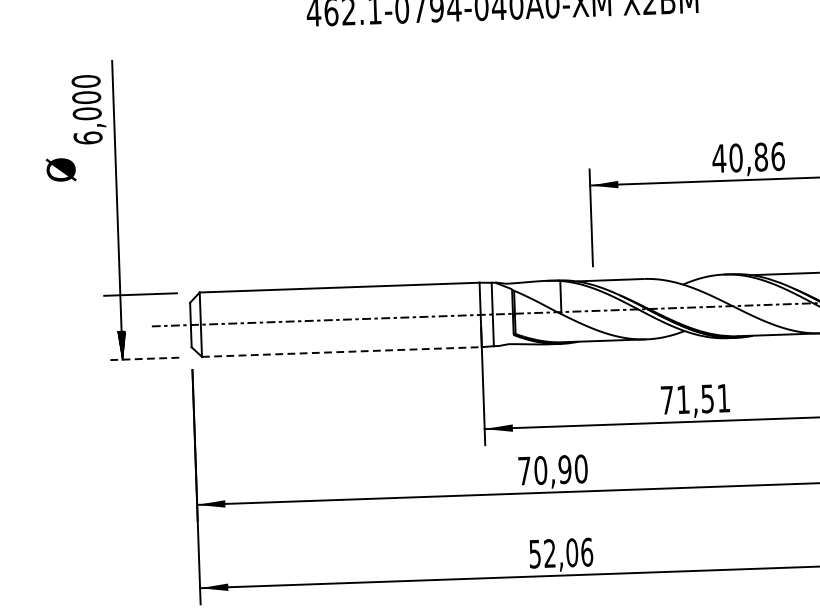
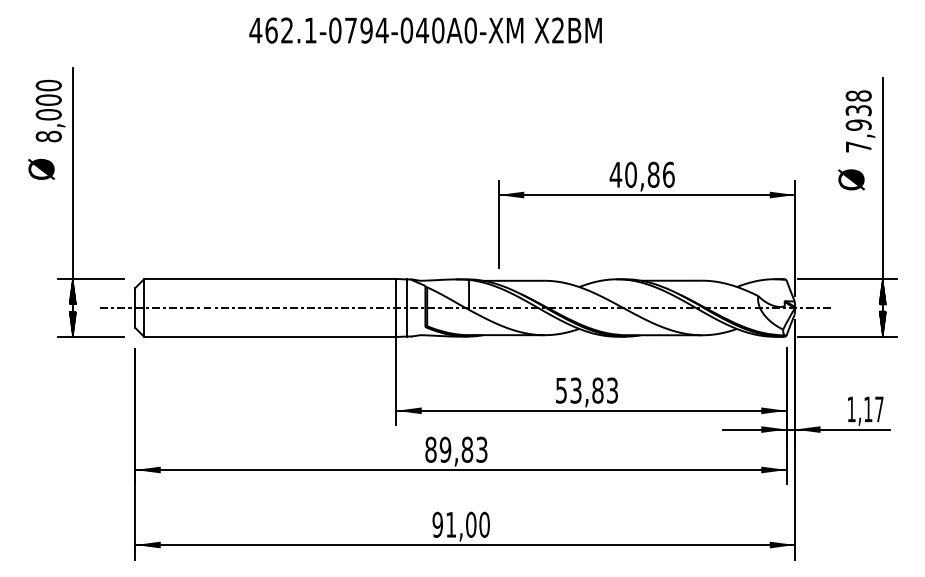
text: (87, 138) -> (48, 136), 6,000 -> 8,000
text: (61, 170) -> (41, 169), moved
hatch: (120, 309) -> (72, 291), added
line: (342, 351) -> (270, 336), dashed -> solid
line: (143, 358) -> (91, 336), dashed -> solid
text: (694, 399) -> (586, 390), 71,51 -> 53,83
text: (552, 469) -> (456, 449), 70,90 -> 89,83
text: (560, 552) -> (460, 524), 52,06 -> 91,00

